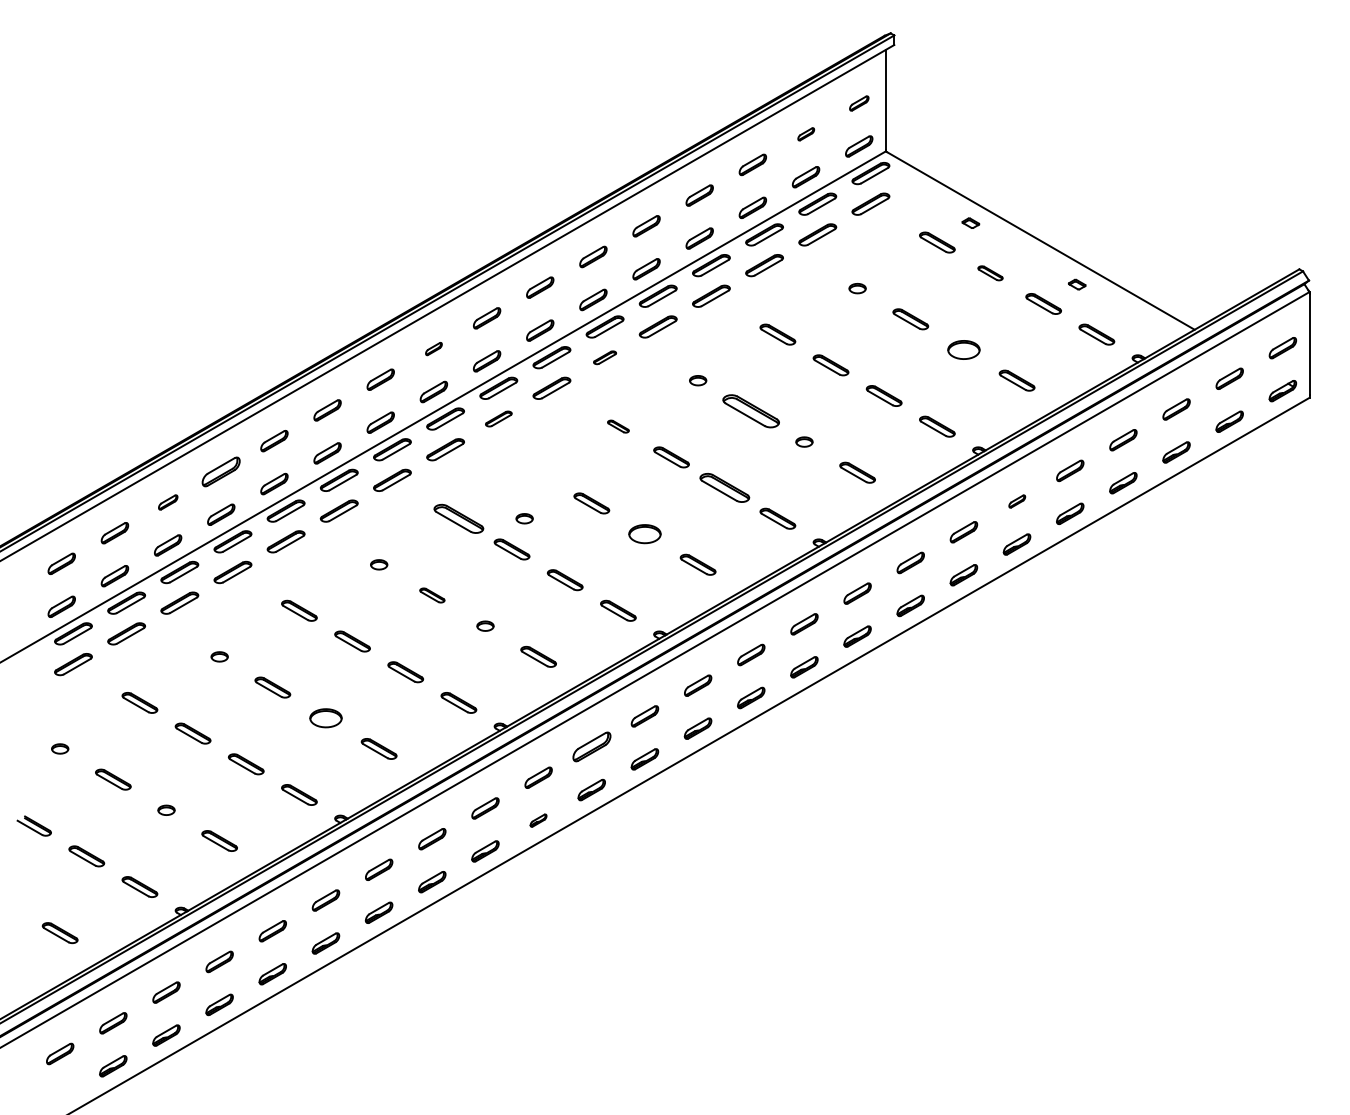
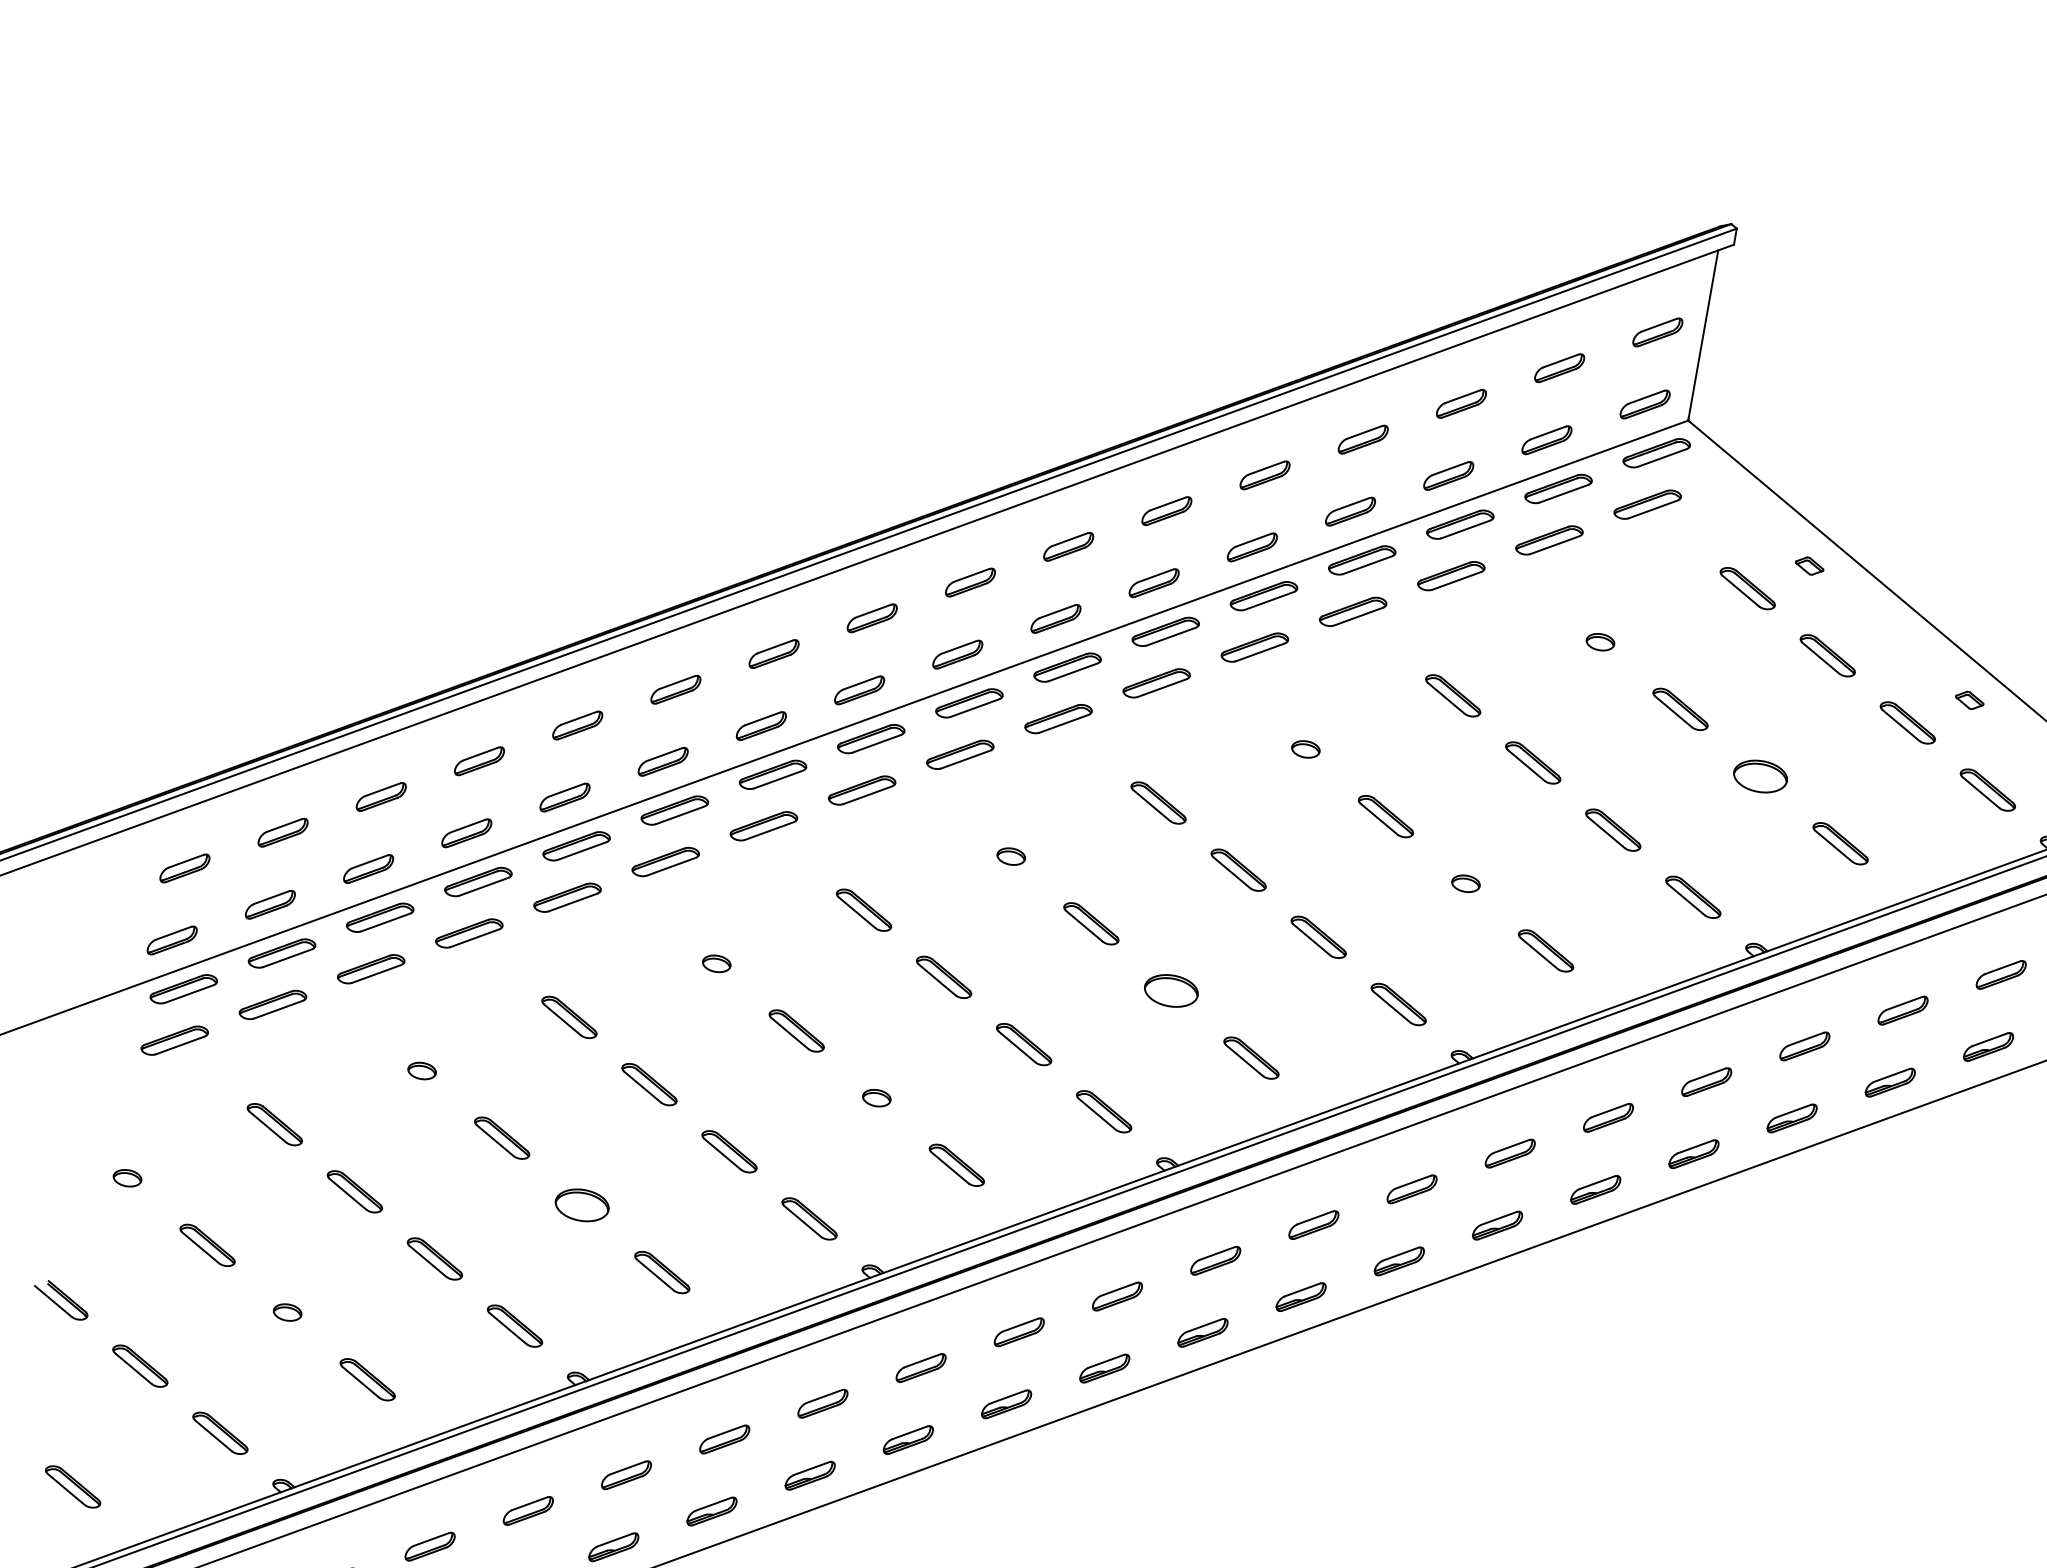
part: (859, 103) -> (1658, 332), size x1.43
part: (806, 134) -> (1560, 368), size x1.67
part: (990, 273) -> (1827, 656), size x1.43
part: (433, 348) -> (871, 617), size x1.67
part: (604, 357) -> (1155, 682), size x1.67
part: (751, 411) -> (1386, 816), size x0.62
part: (498, 418) -> (960, 753), size x1.43
part: (618, 426) -> (1158, 802), size x1.67
part: (221, 471) -> (479, 760), size x0.71
part: (724, 488) -> (1318, 937), size x0.71
part: (1017, 501) -> (1805, 1046), size x1.67
part: (168, 502) -> (381, 797), size x1.43
part: (458, 518) -> (863, 909), size x0.71
part: (524, 518) -> (1011, 856), moved
part: (432, 595) -> (797, 1031), size x1.43
part: (591, 747) -> (1018, 1332), size x0.71
part: (538, 820) -> (908, 1439), size x1.67

